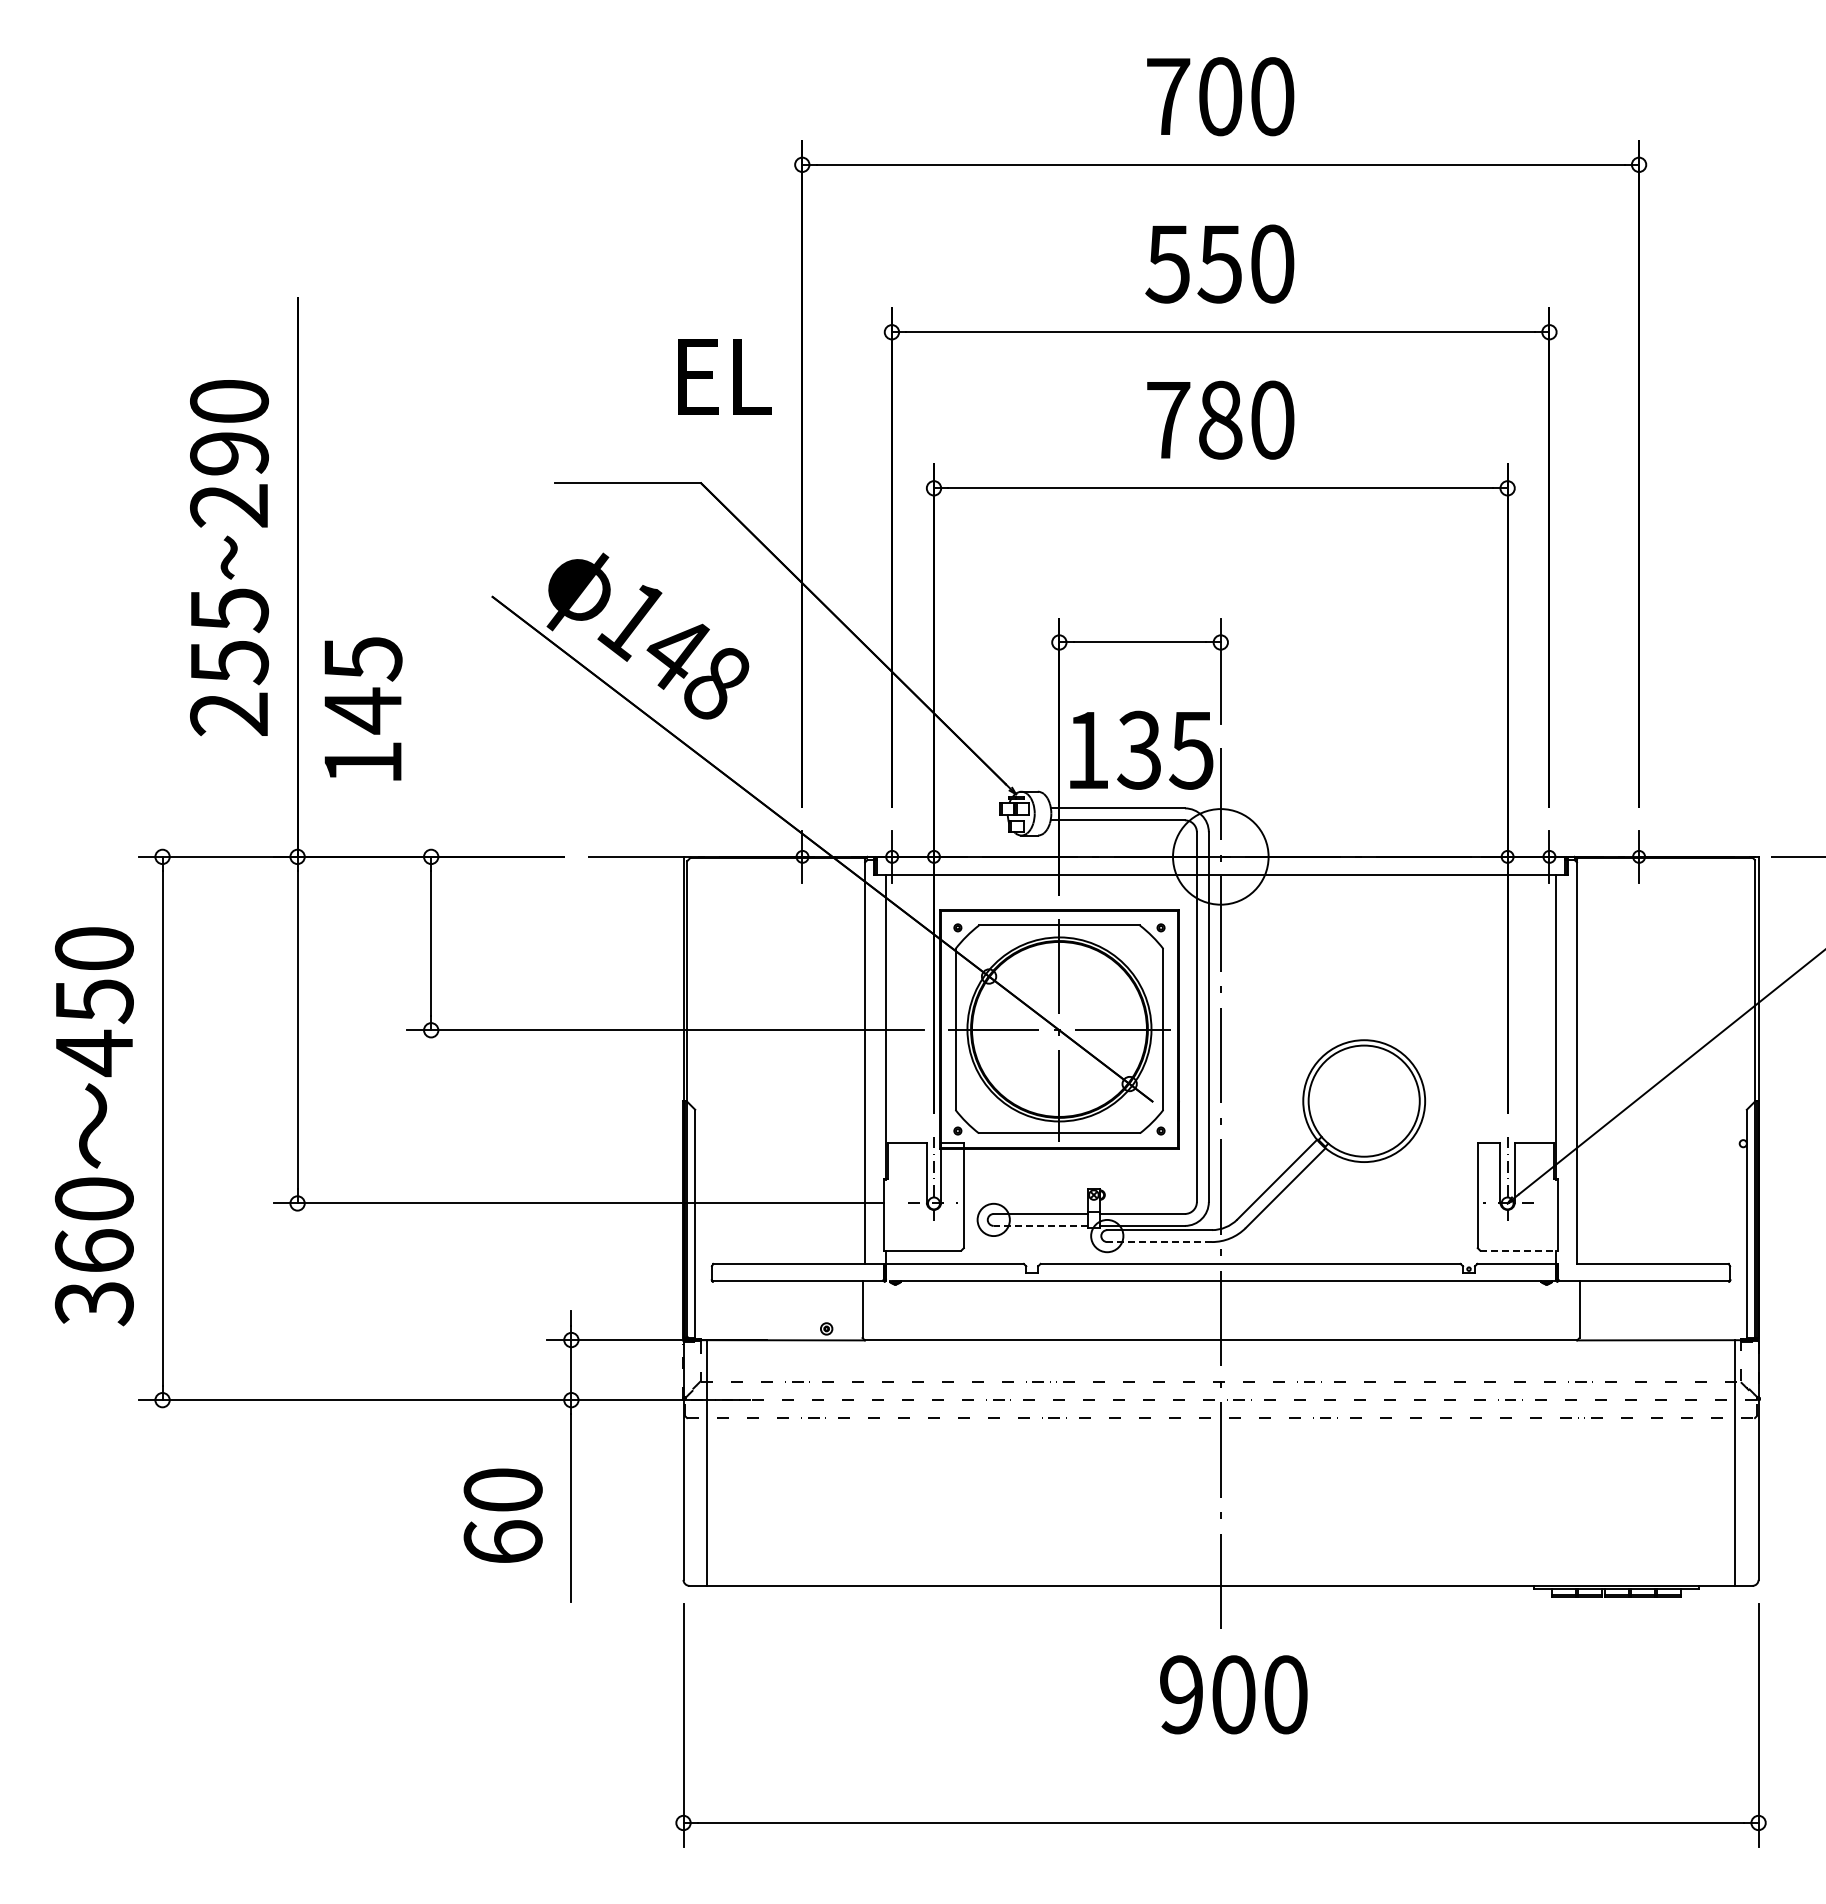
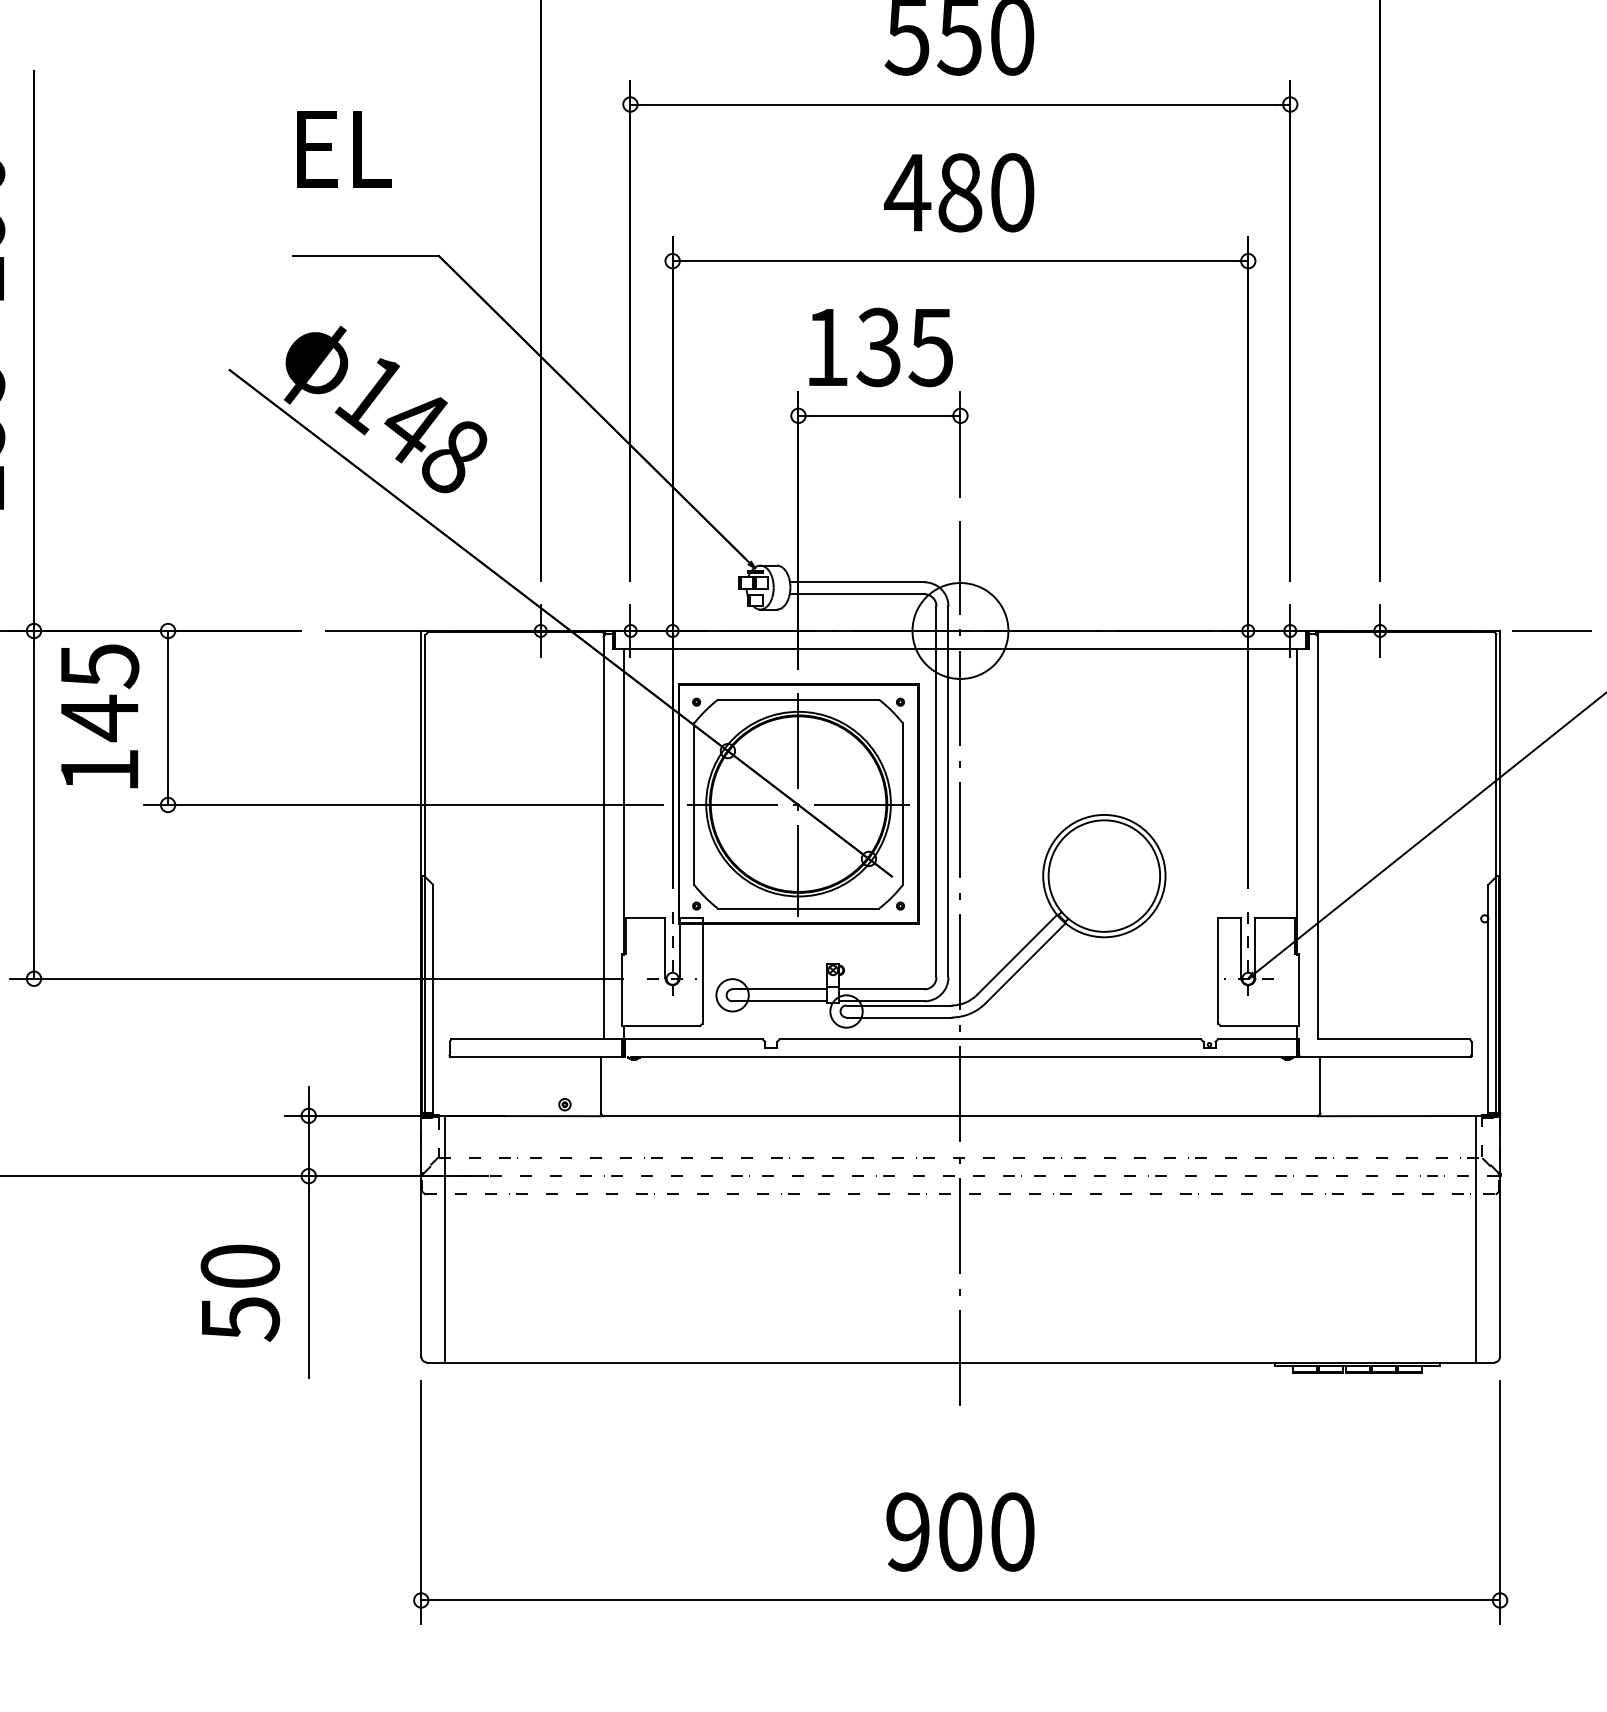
text: (724, 376) -> (344, 148), moved
text: (1167, 420) -> (906, 193), 780 -> 480
text: (363, 708) -> (100, 715), moved
text: (1141, 749) -> (880, 346), moved
line: (1040, 1225) -> (779, 1000), dashed -> solid
line: (1159, 1242) -> (898, 1017), dashed -> solid
line: (1518, 1250) -> (1259, 1025), dashed -> solid
text: (502, 1542) -> (239, 1319), 60 -> 50
text: (1233, 1694) -> (960, 1531), moved

